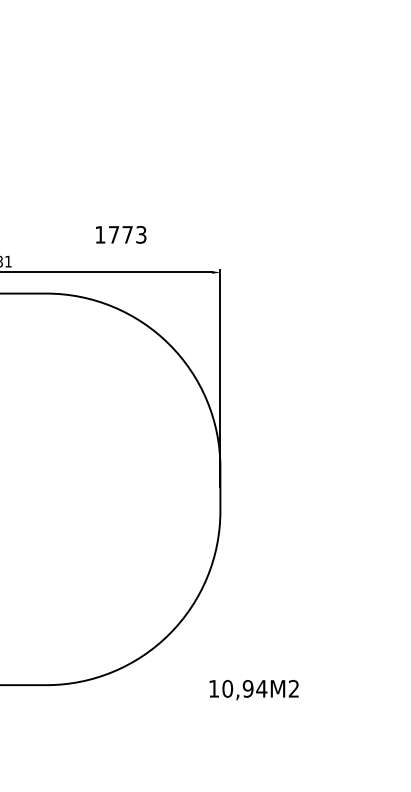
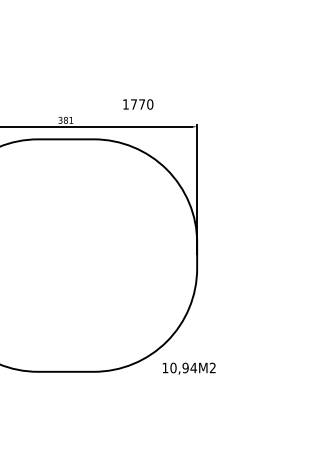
text: (141, 234) -> (150, 104), 1773 -> 1770
text: (252, 689) -> (188, 368), moved

